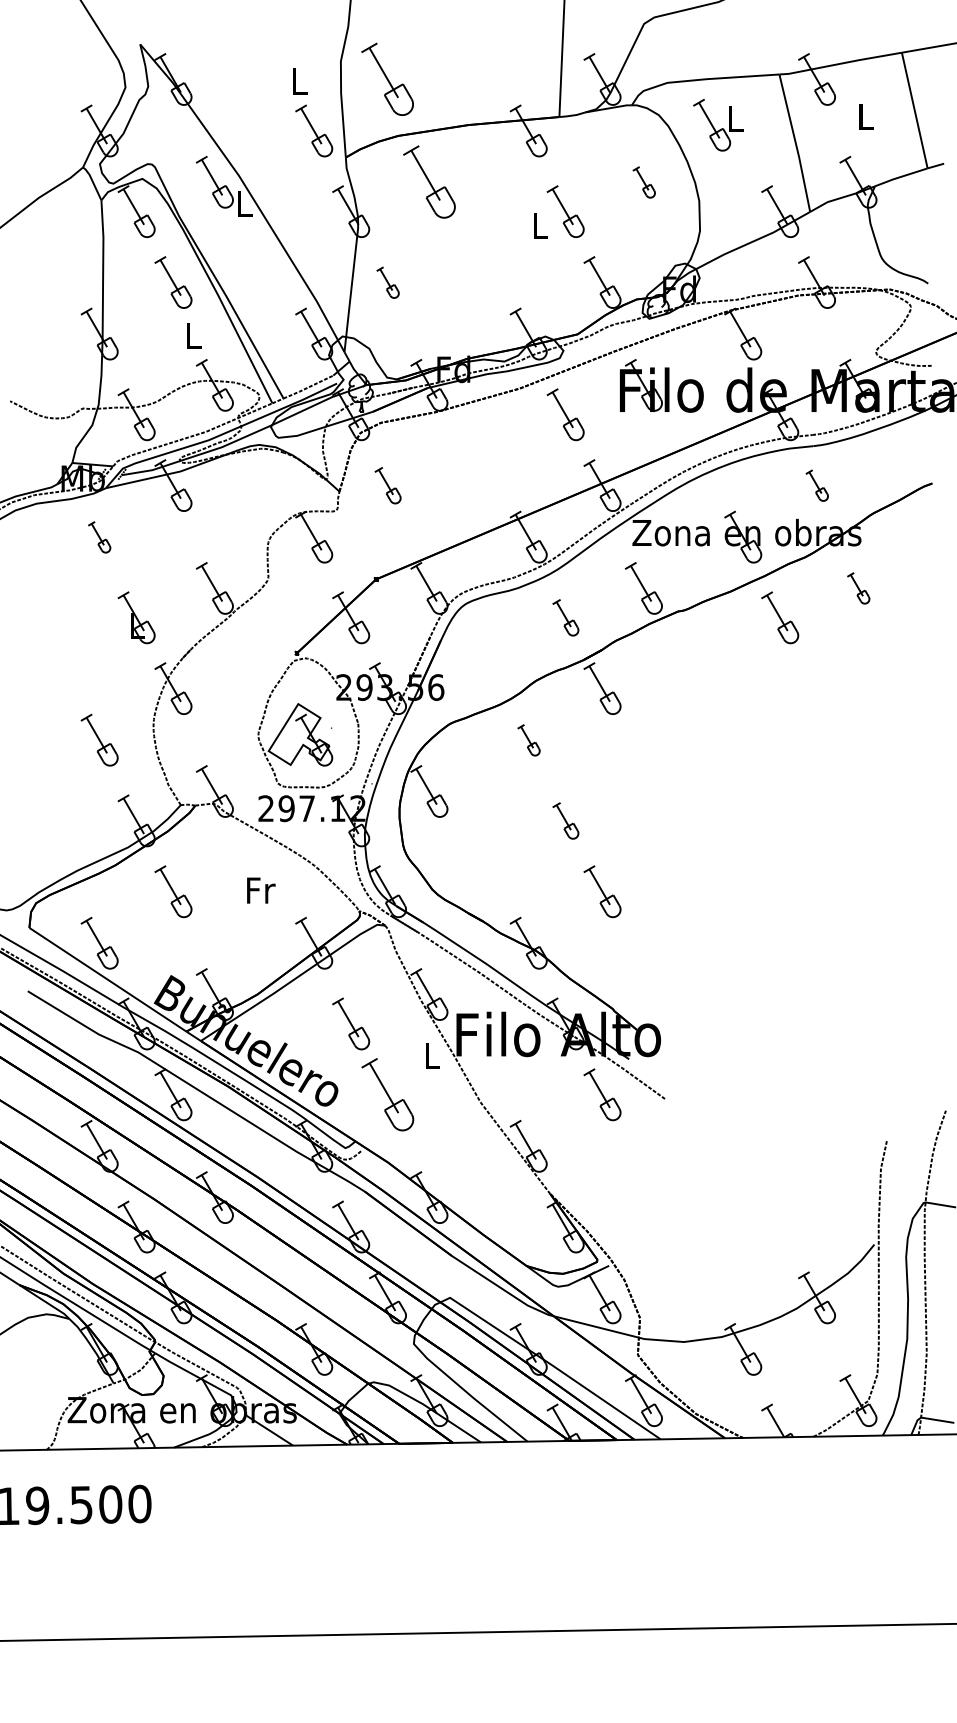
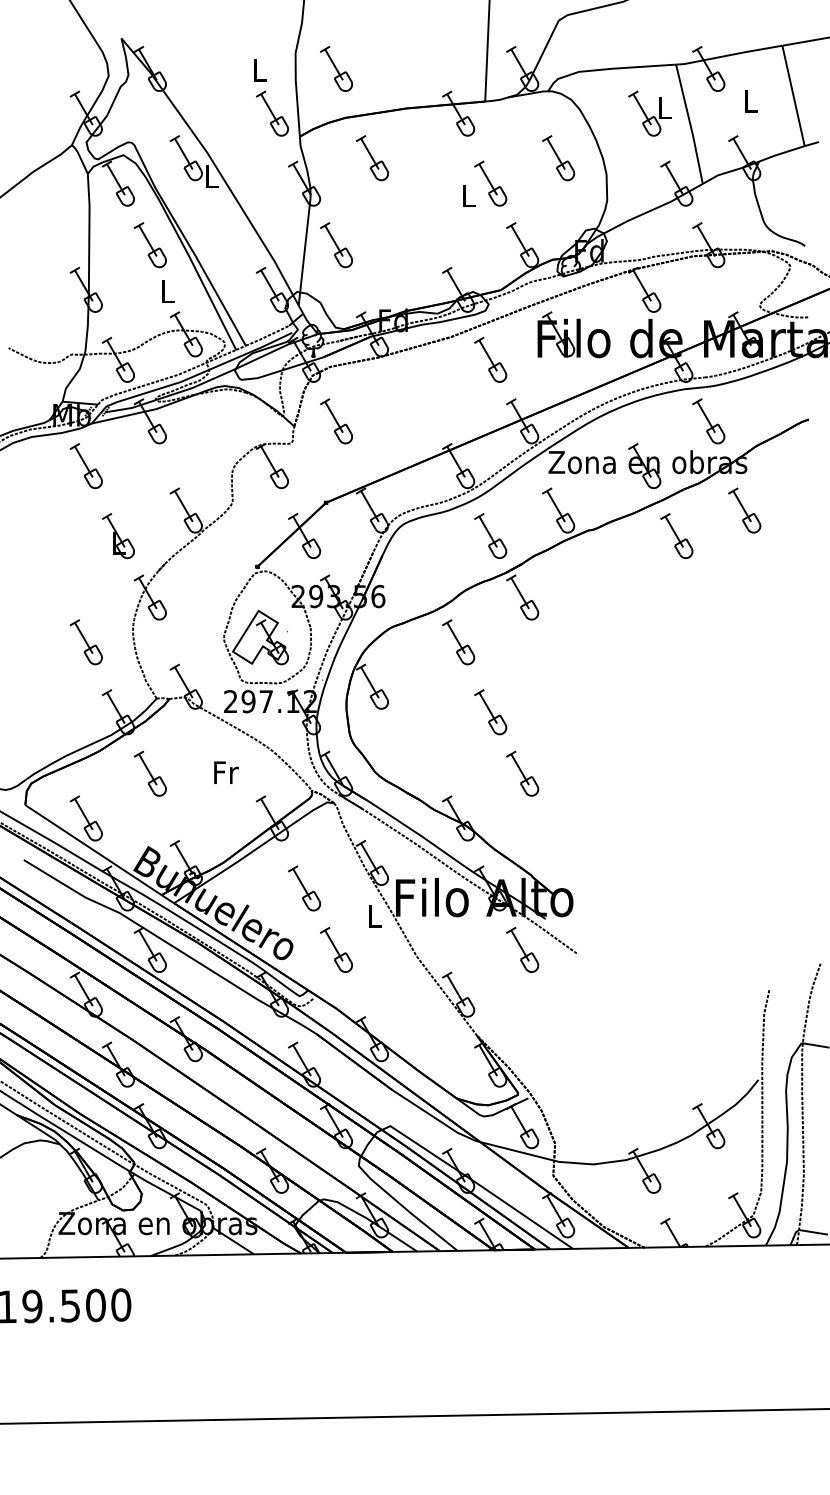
part: (388, 78) -> (336, 68), size x0.71
part: (717, 125) -> (649, 113), moved
part: (428, 182) -> (371, 158), size x0.71
part: (643, 182) -> (558, 158), size x1.67
part: (388, 282) -> (336, 245), size x1.67
part: (388, 485) -> (336, 421), size x1.43
part: (816, 485) -> (708, 421), size x1.67
part: (98, 537) -> (85, 466), size x1.67
part: (858, 588) -> (744, 510), size x1.67
part: (565, 617) -> (490, 535), size x1.43
part: (528, 740) -> (458, 642), size x1.67
part: (565, 821) -> (490, 712), size x1.43
part: (388, 1094) -> (336, 949), size x0.71

